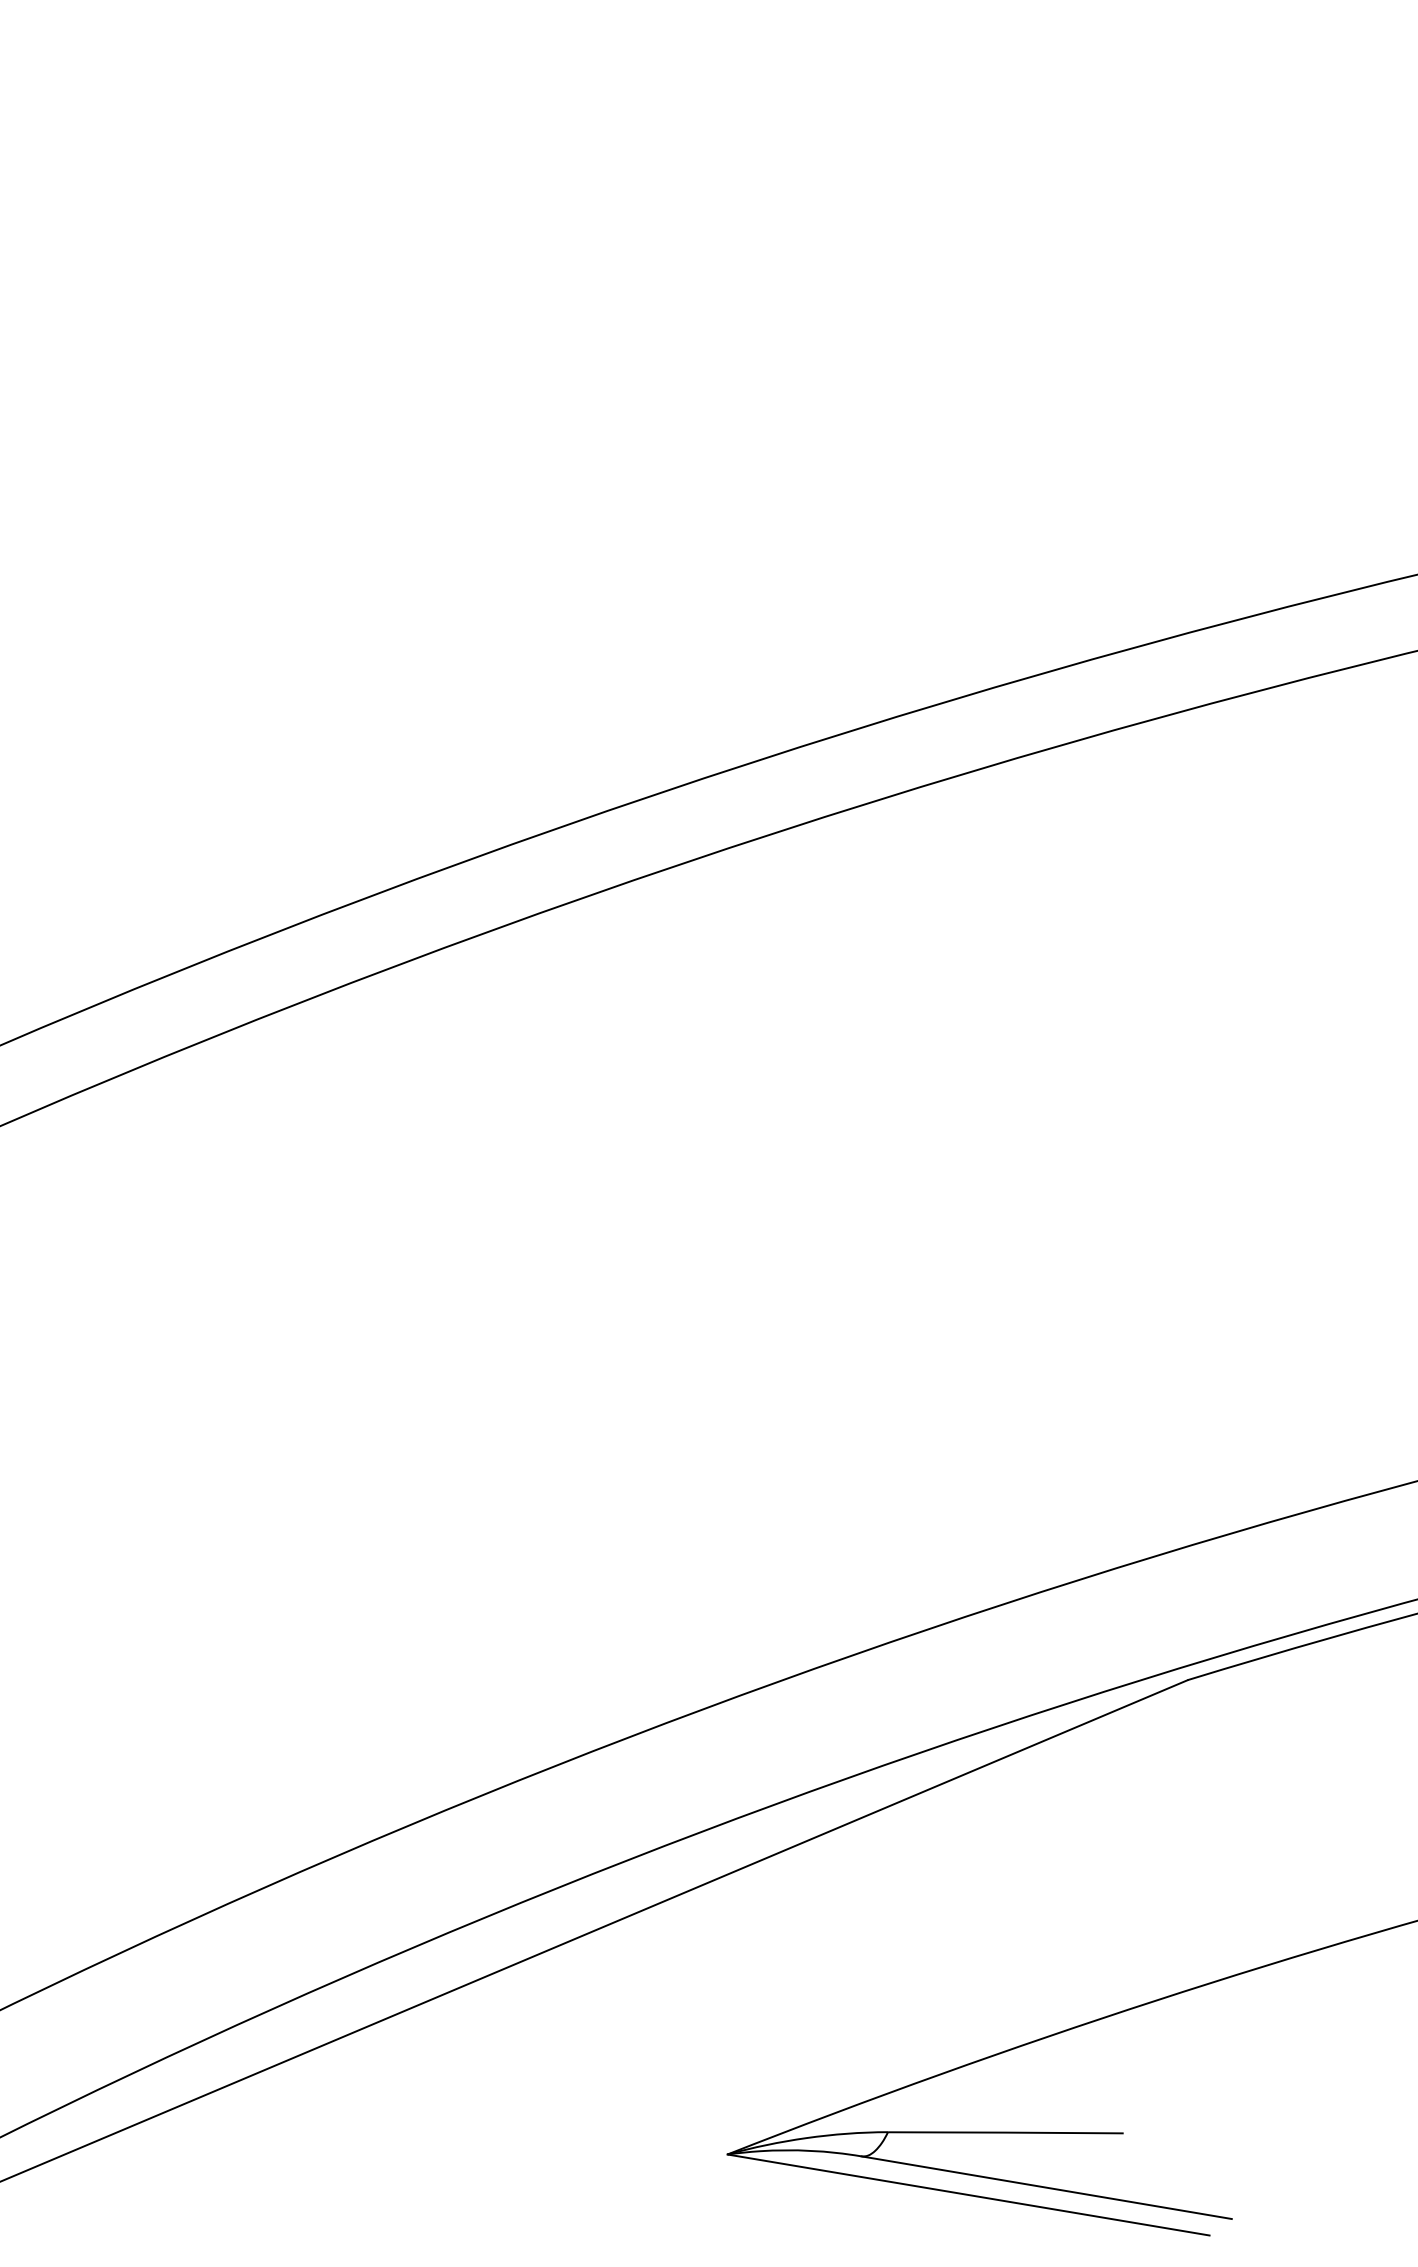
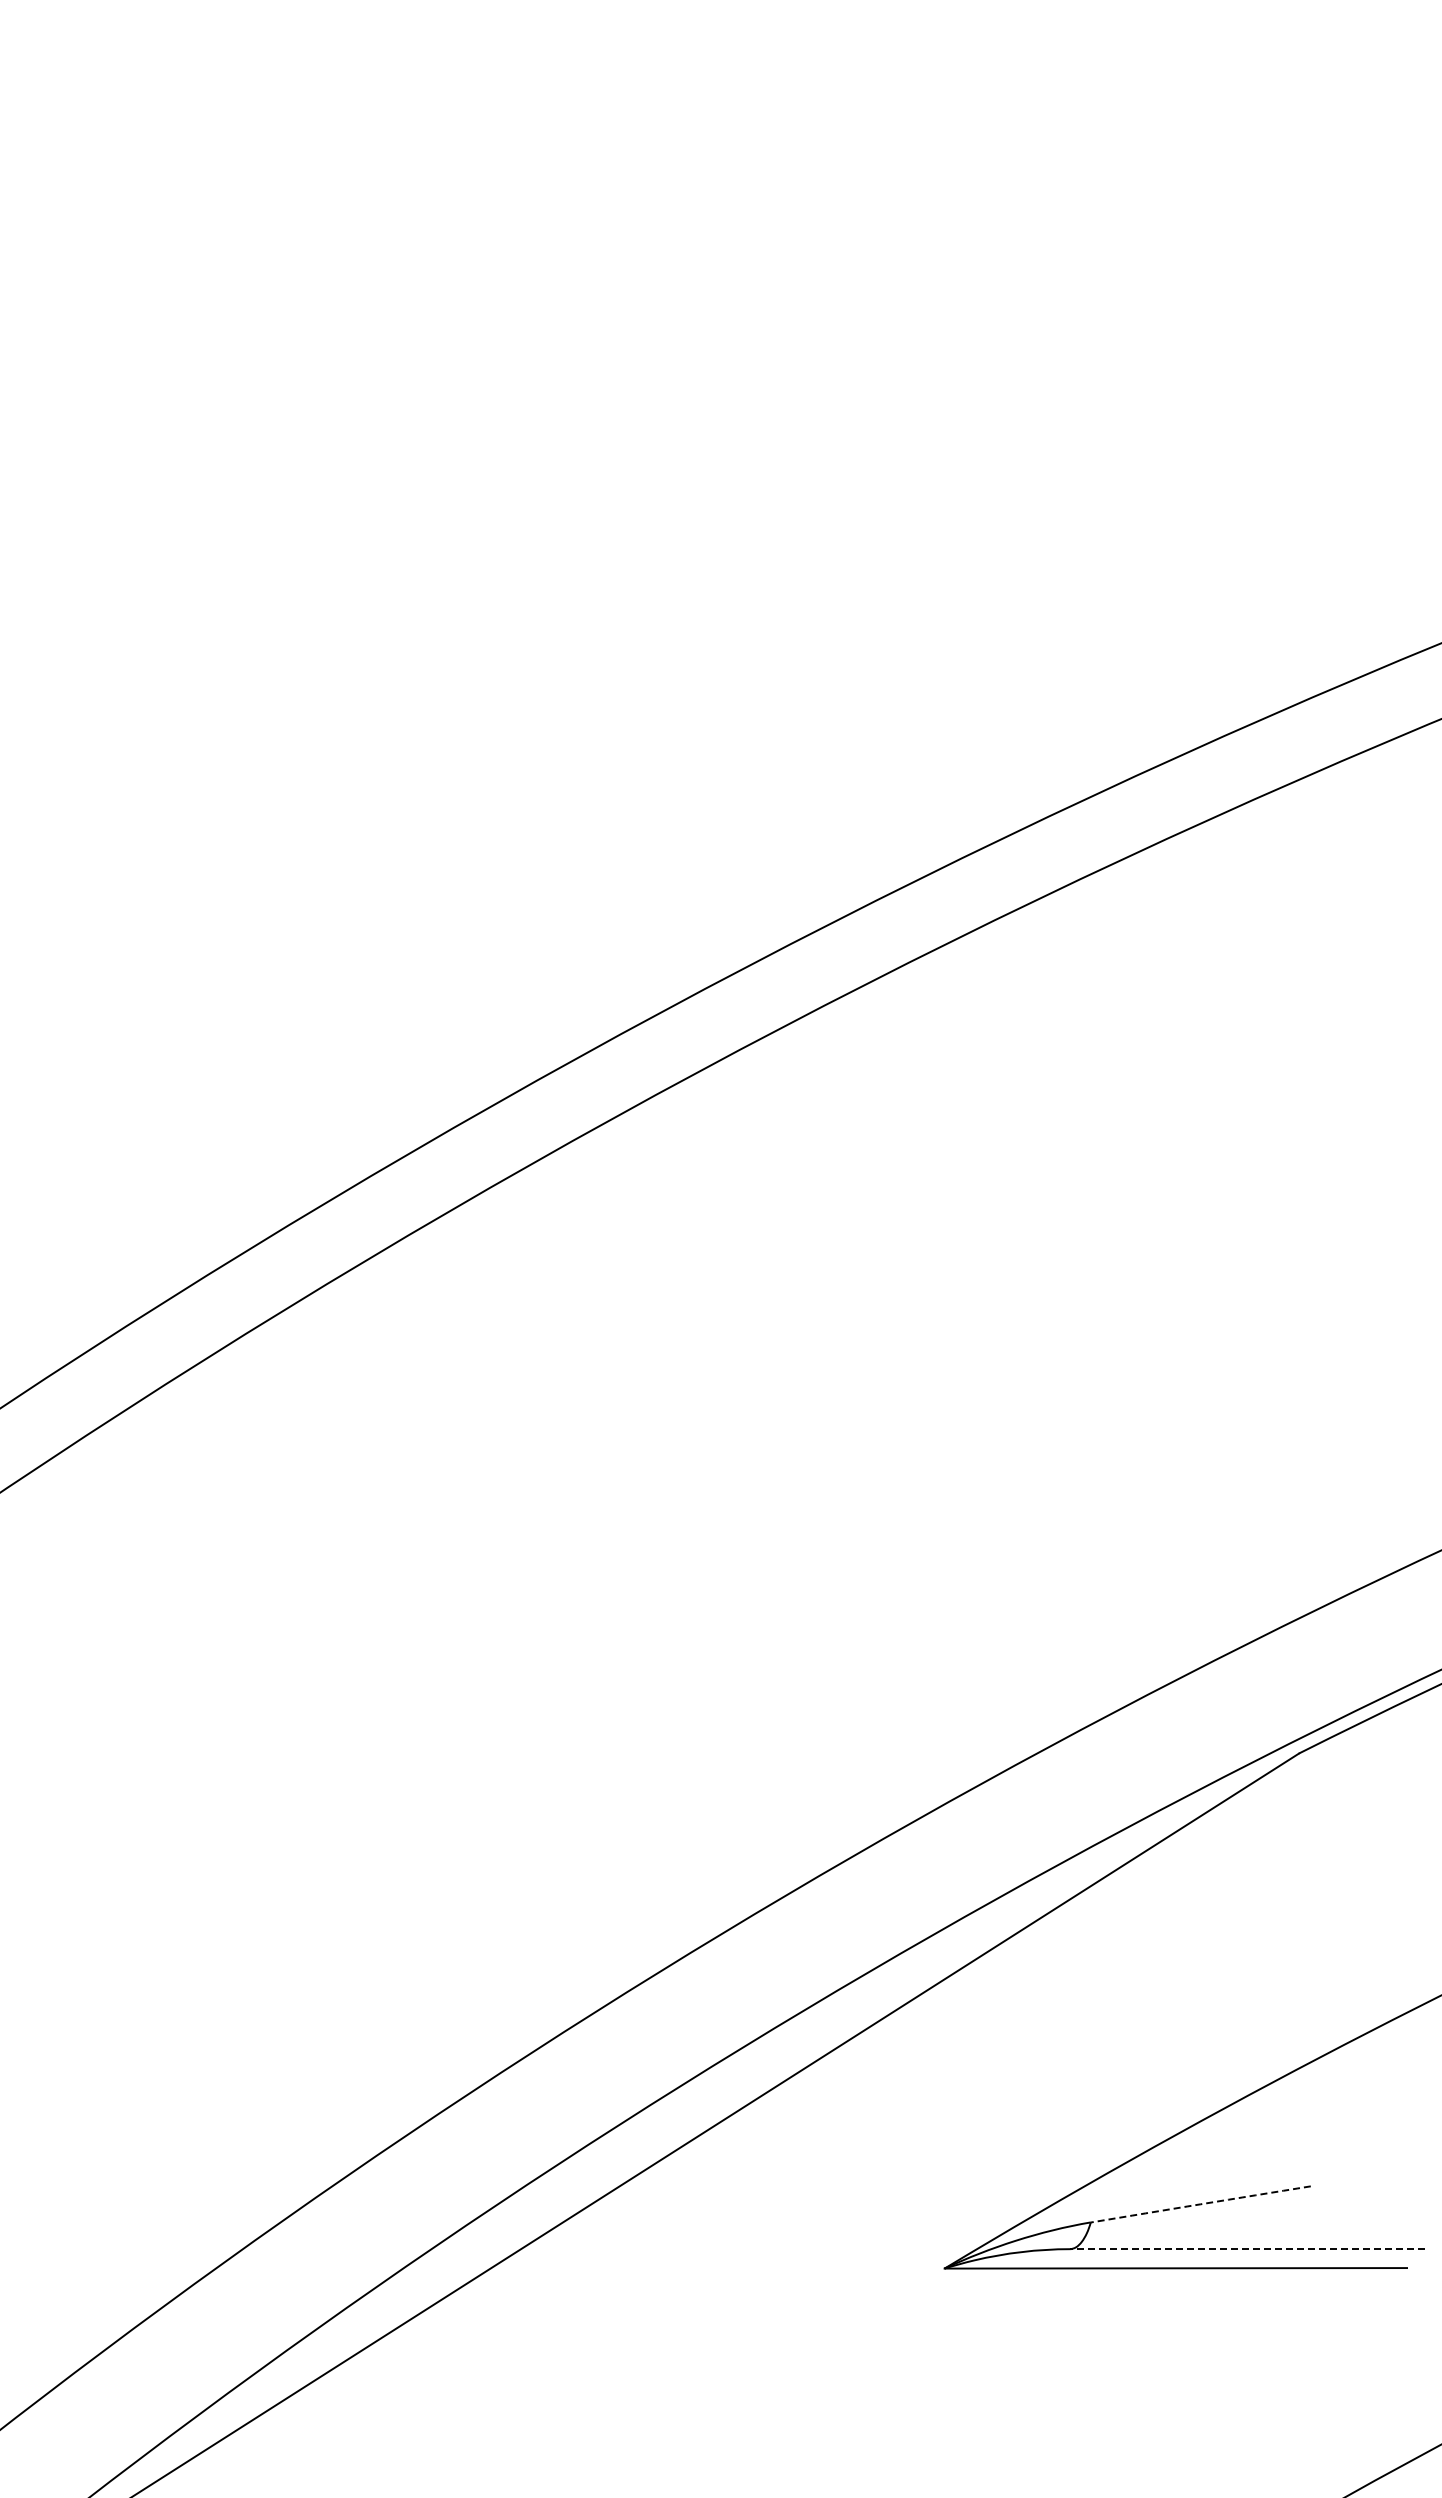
arc: (1005, 2132) -> (1200, 2204), solid -> dashed
line: (1046, 2188) -> (1247, 2249), solid -> dashed

